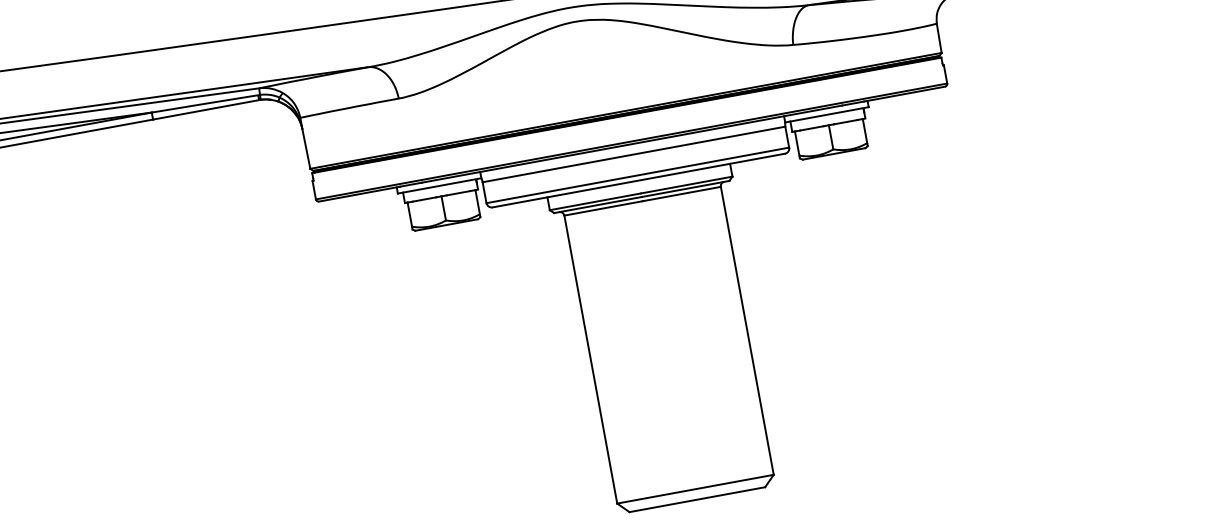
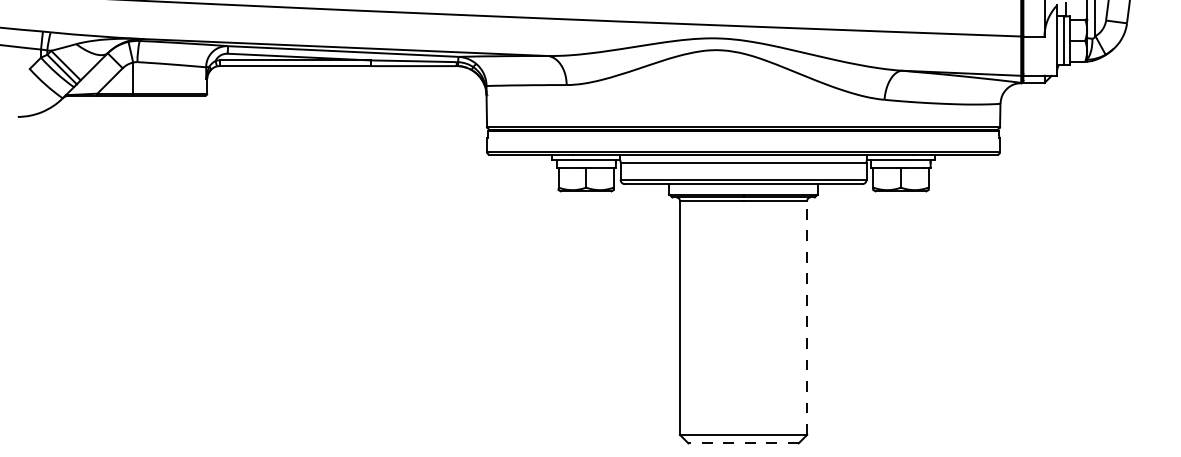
line: (747, 330) -> (807, 317), solid -> dashed
line: (697, 499) -> (743, 443), solid -> dashed

